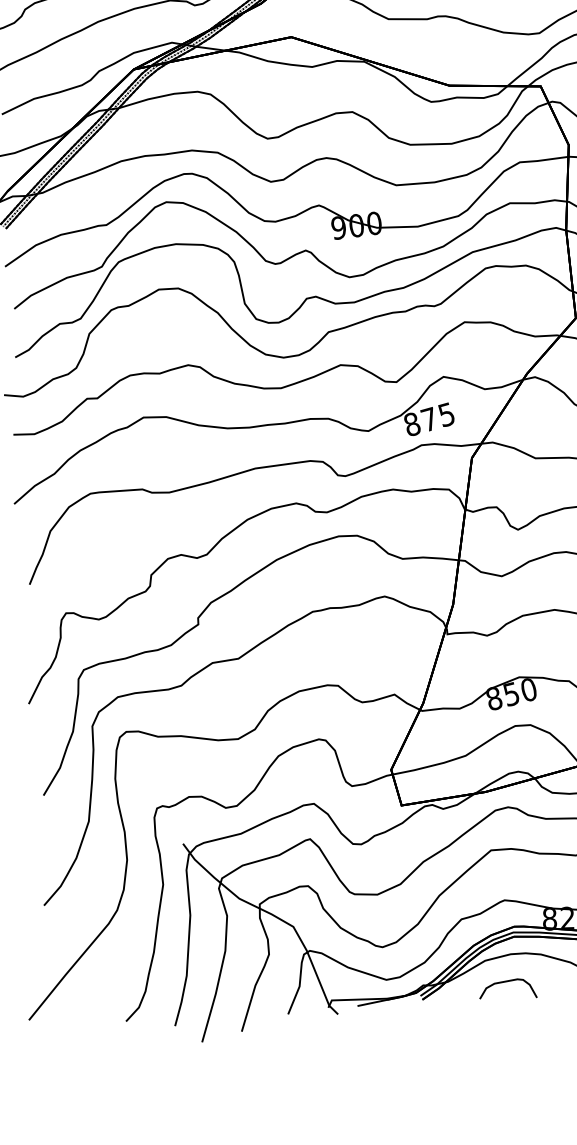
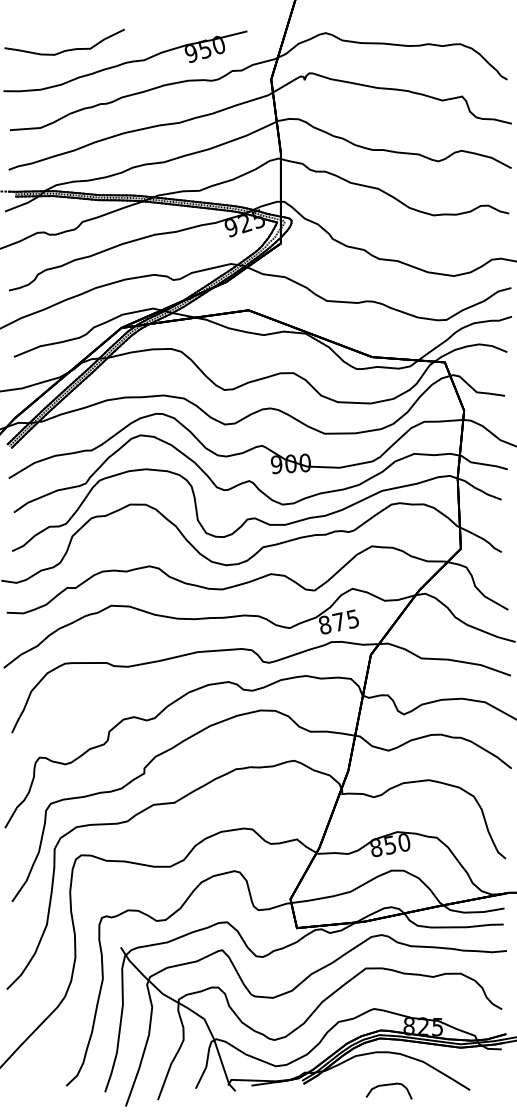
part: (507, 988) -> (388, 1090), moved

